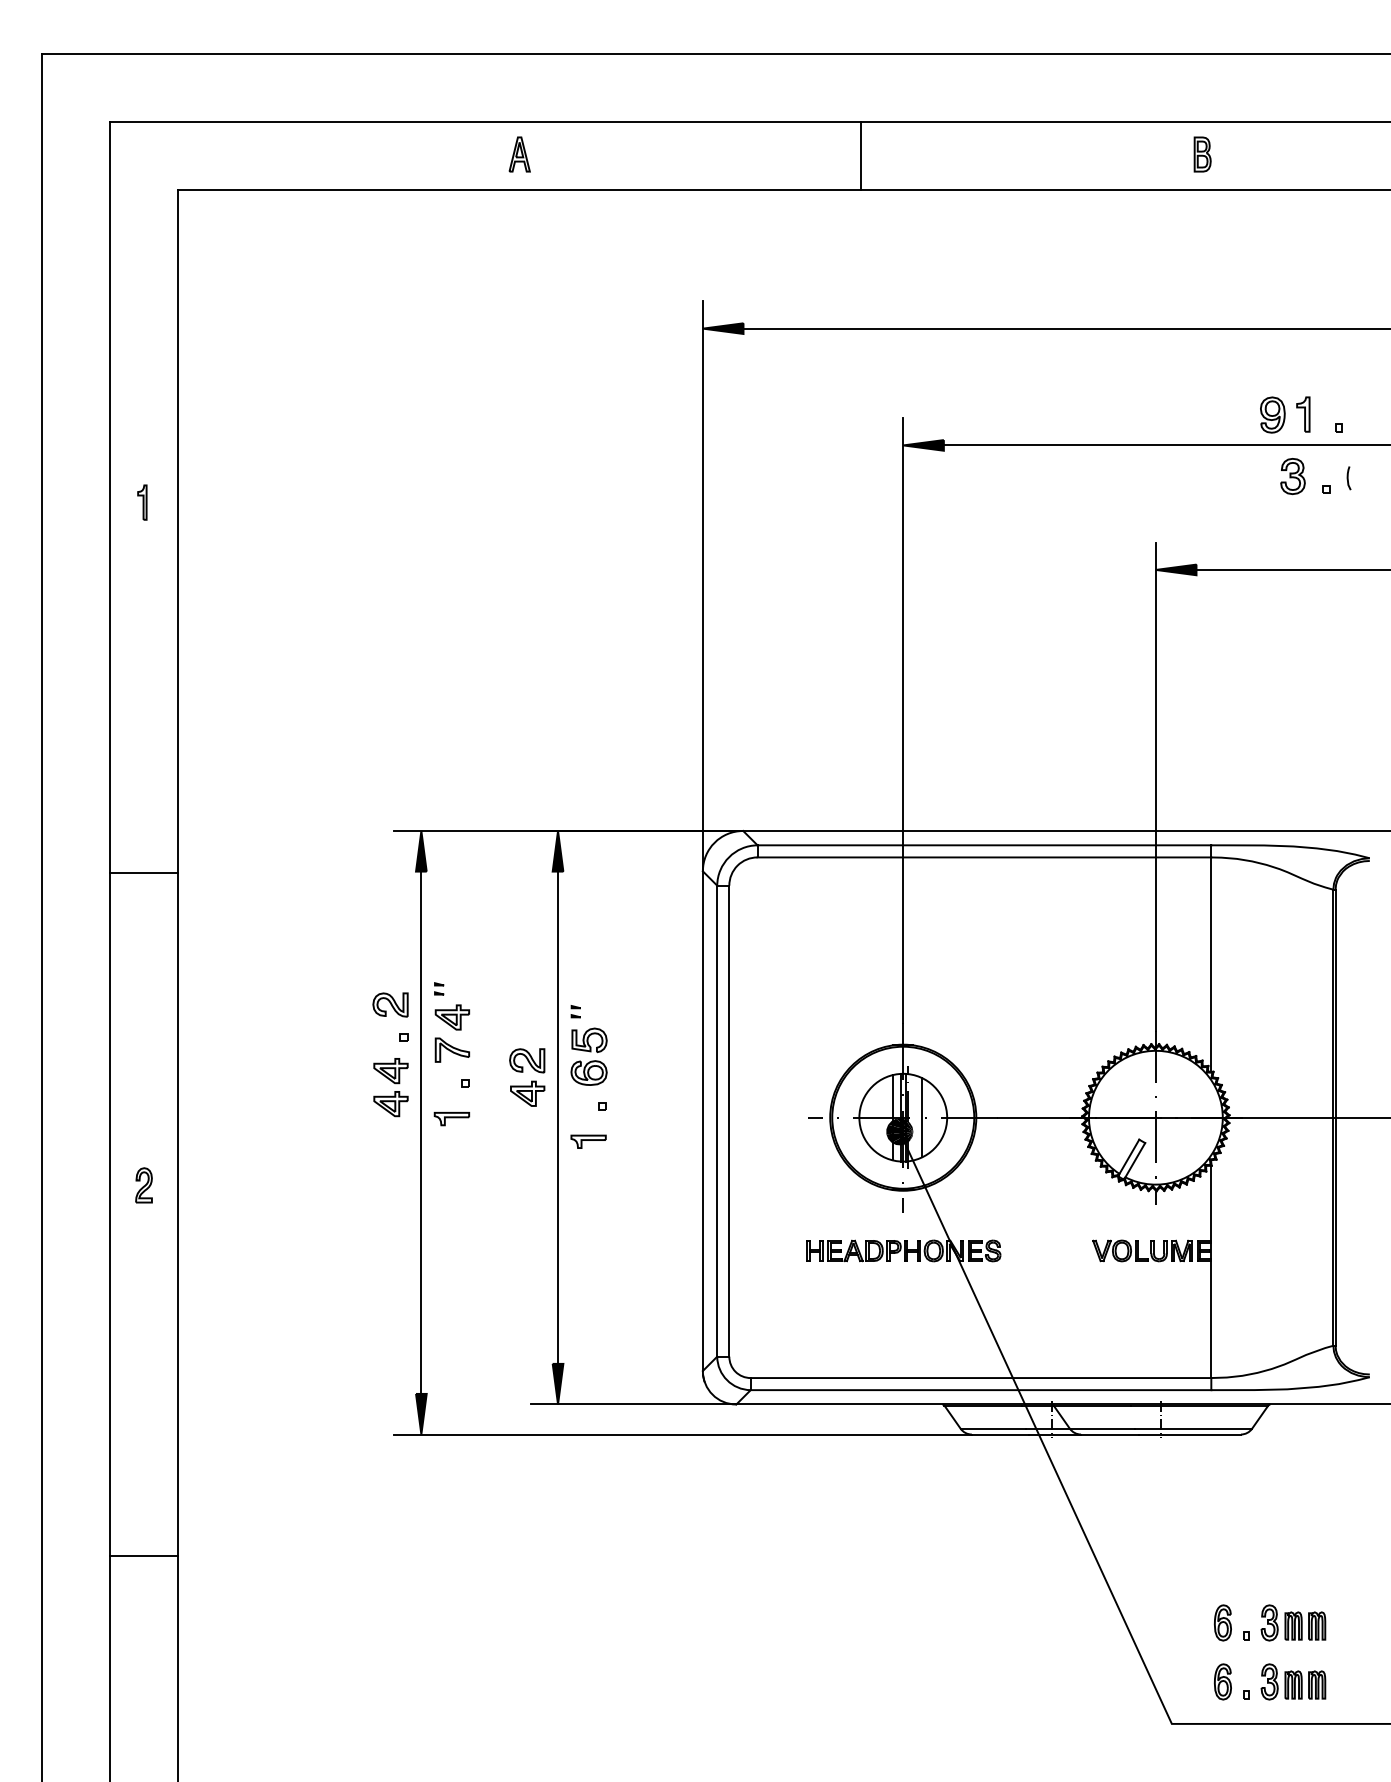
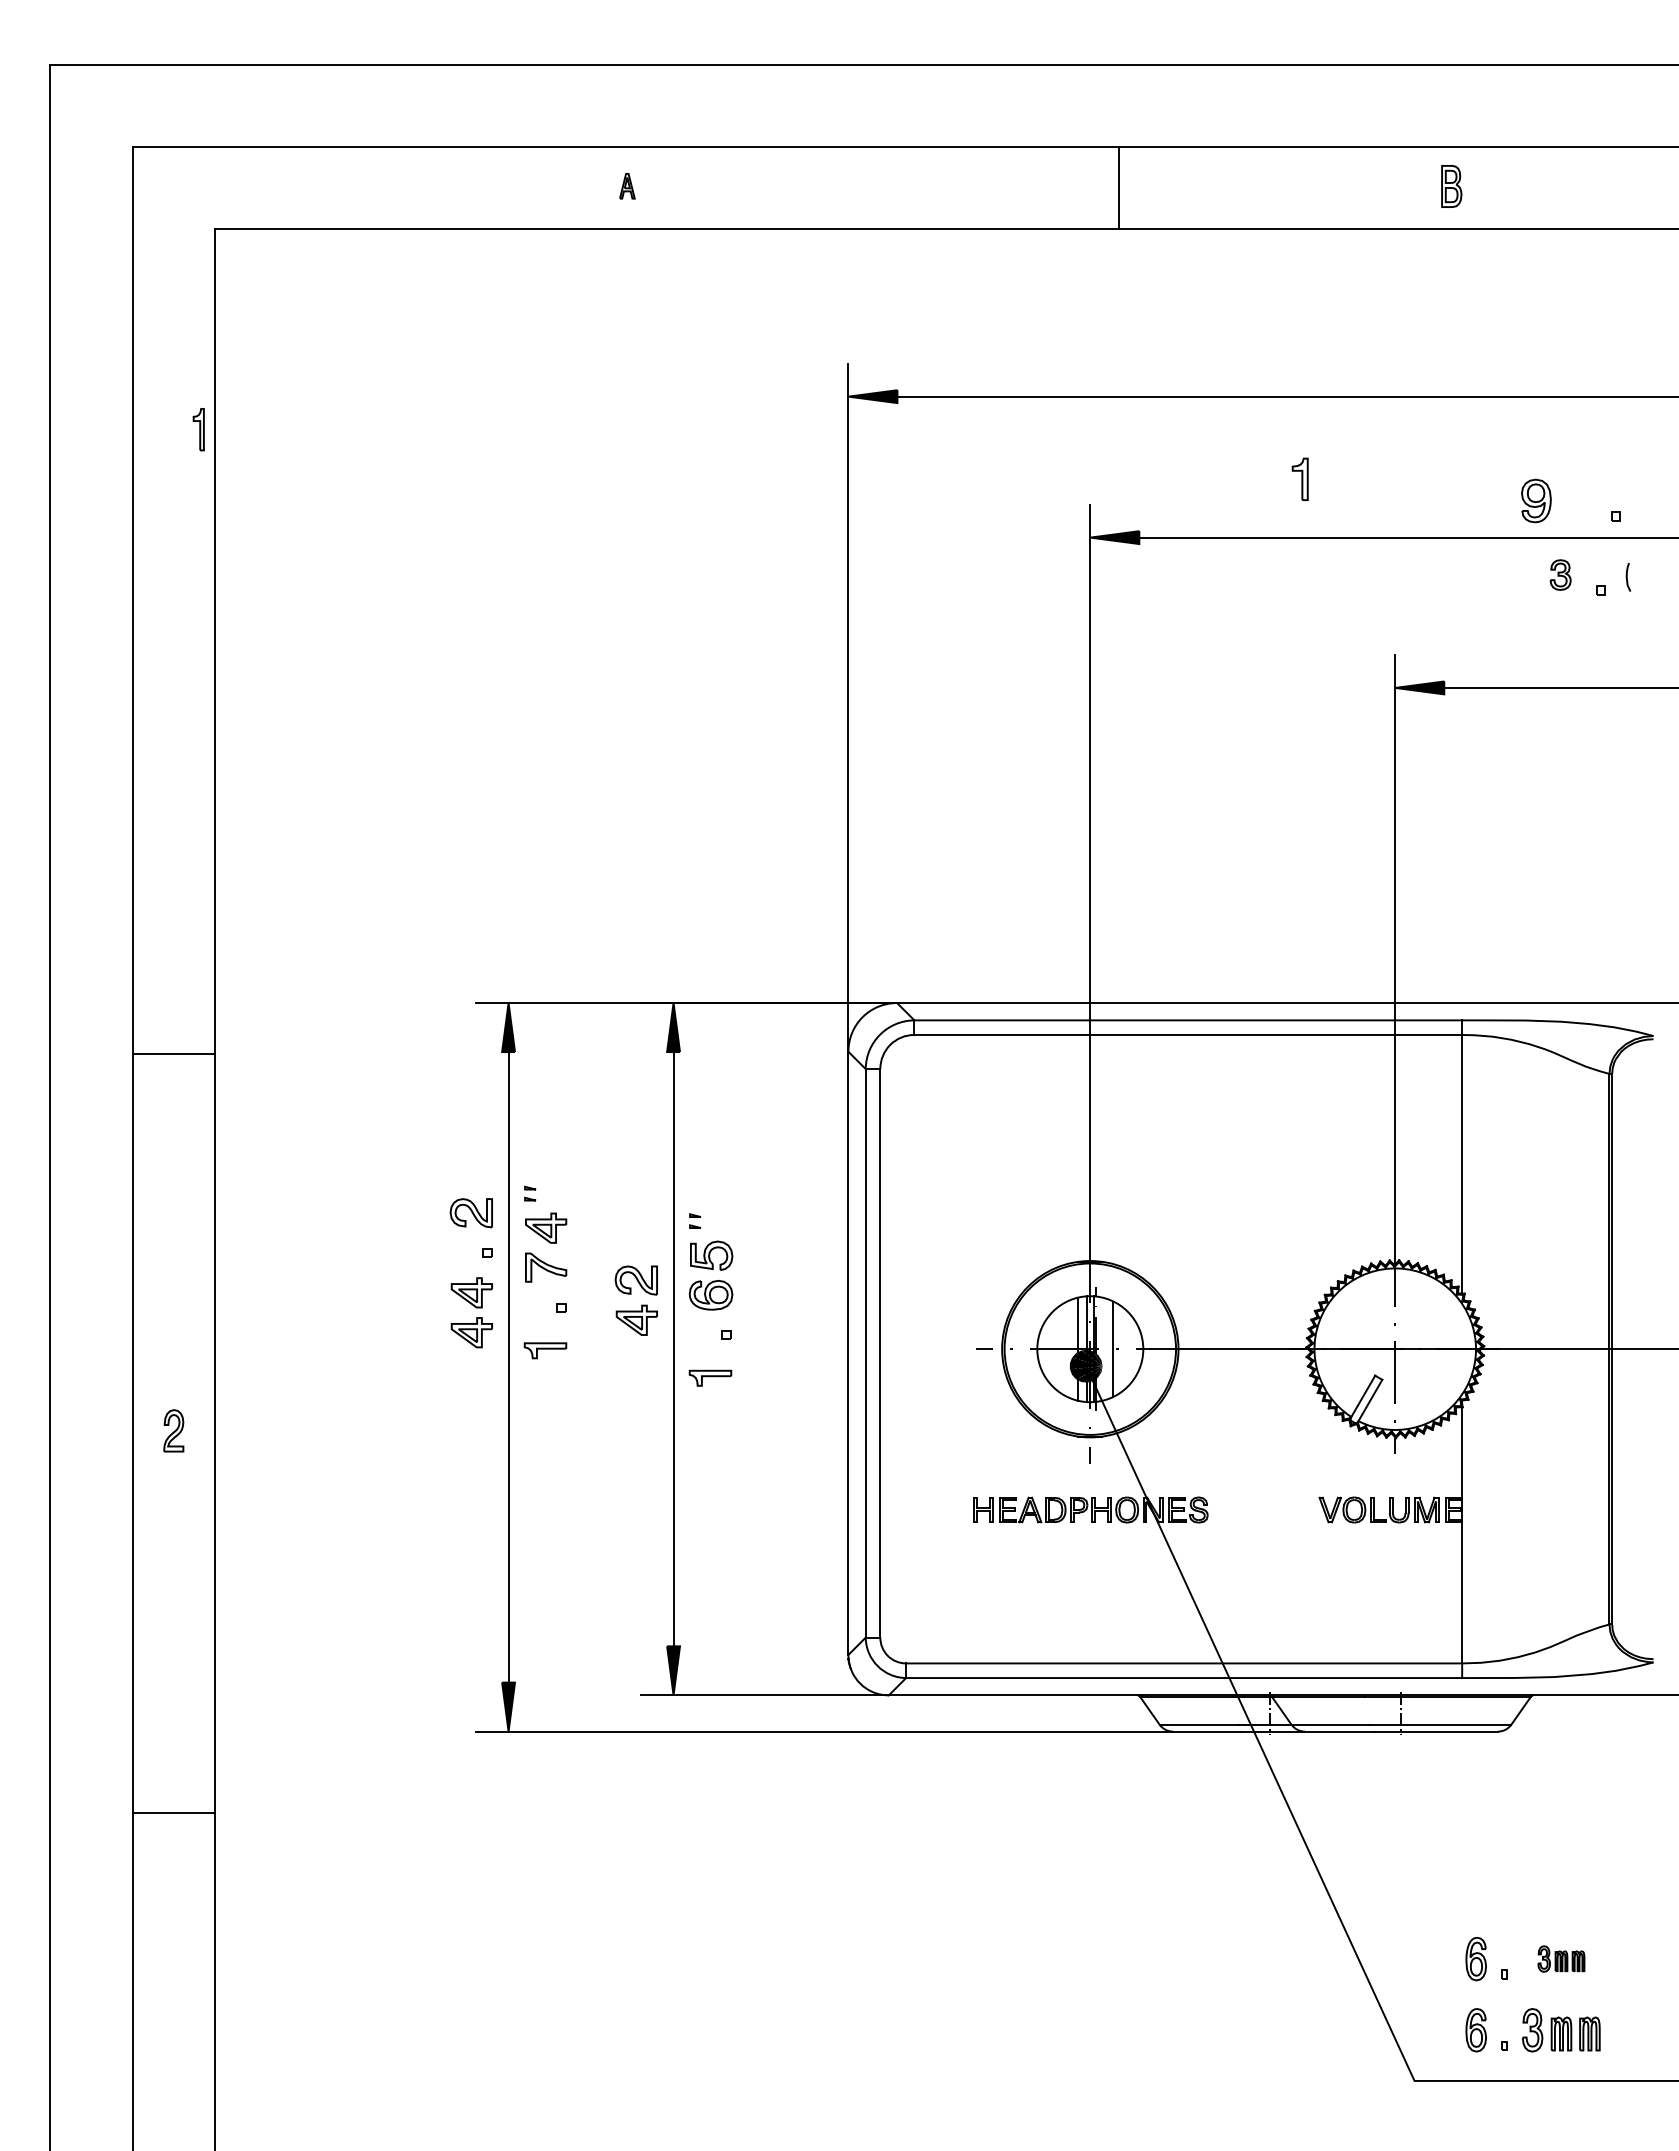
part: (519, 153) -> (627, 185), size x0.6
line: (861, 155) -> (1119, 187), moved
part: (1302, 413) -> (1299, 478), moved
part: (1292, 475) -> (1560, 574), size x0.7
part: (142, 502) -> (198, 429), moved
line: (143, 1555) -> (173, 1812), moved
part: (1293, 1622) -> (1561, 1958), size x0.6

